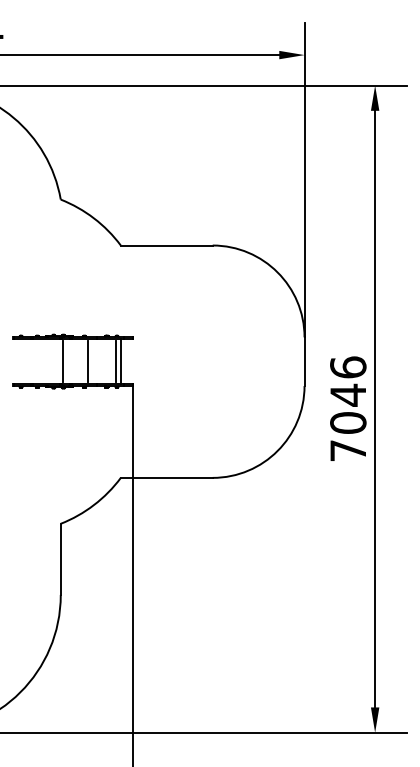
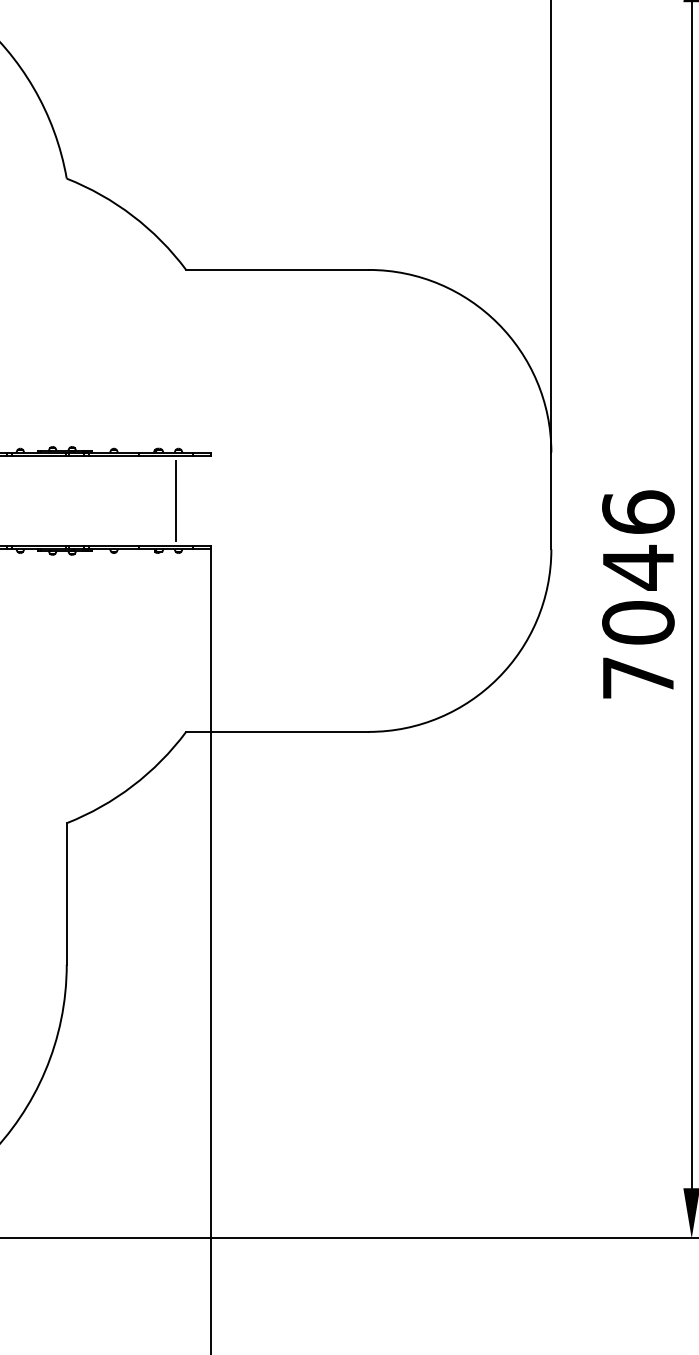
line: (62, 361) -> (70, 500), removed
line: (88, 361) -> (121, 500), removed
line: (120, 361) -> (185, 500), removed

